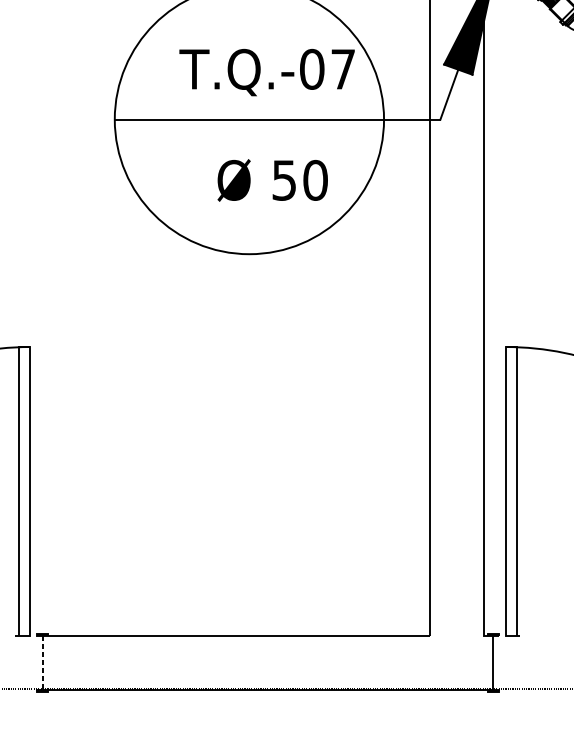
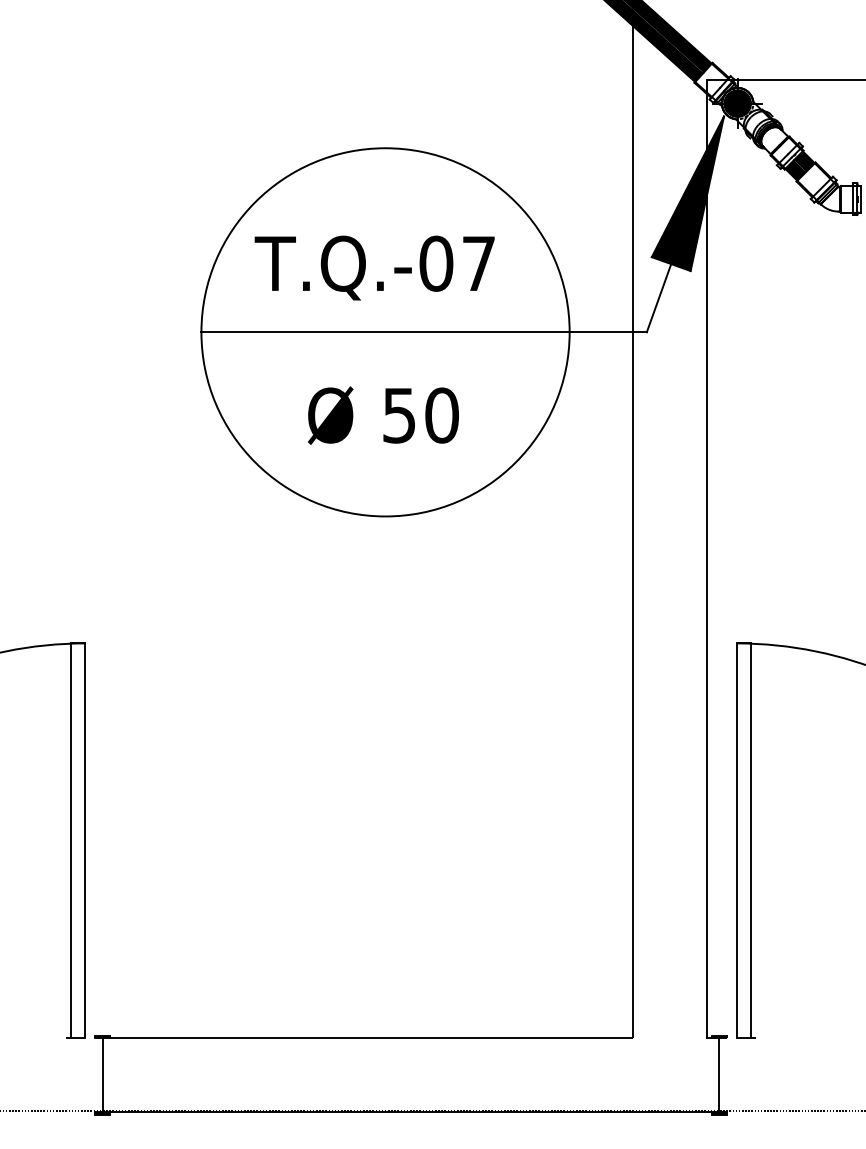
text: (266, 72) -> (374, 267), moved
text: (272, 180) -> (383, 415), moved
line: (42, 662) -> (102, 1075), dashed -> solid

